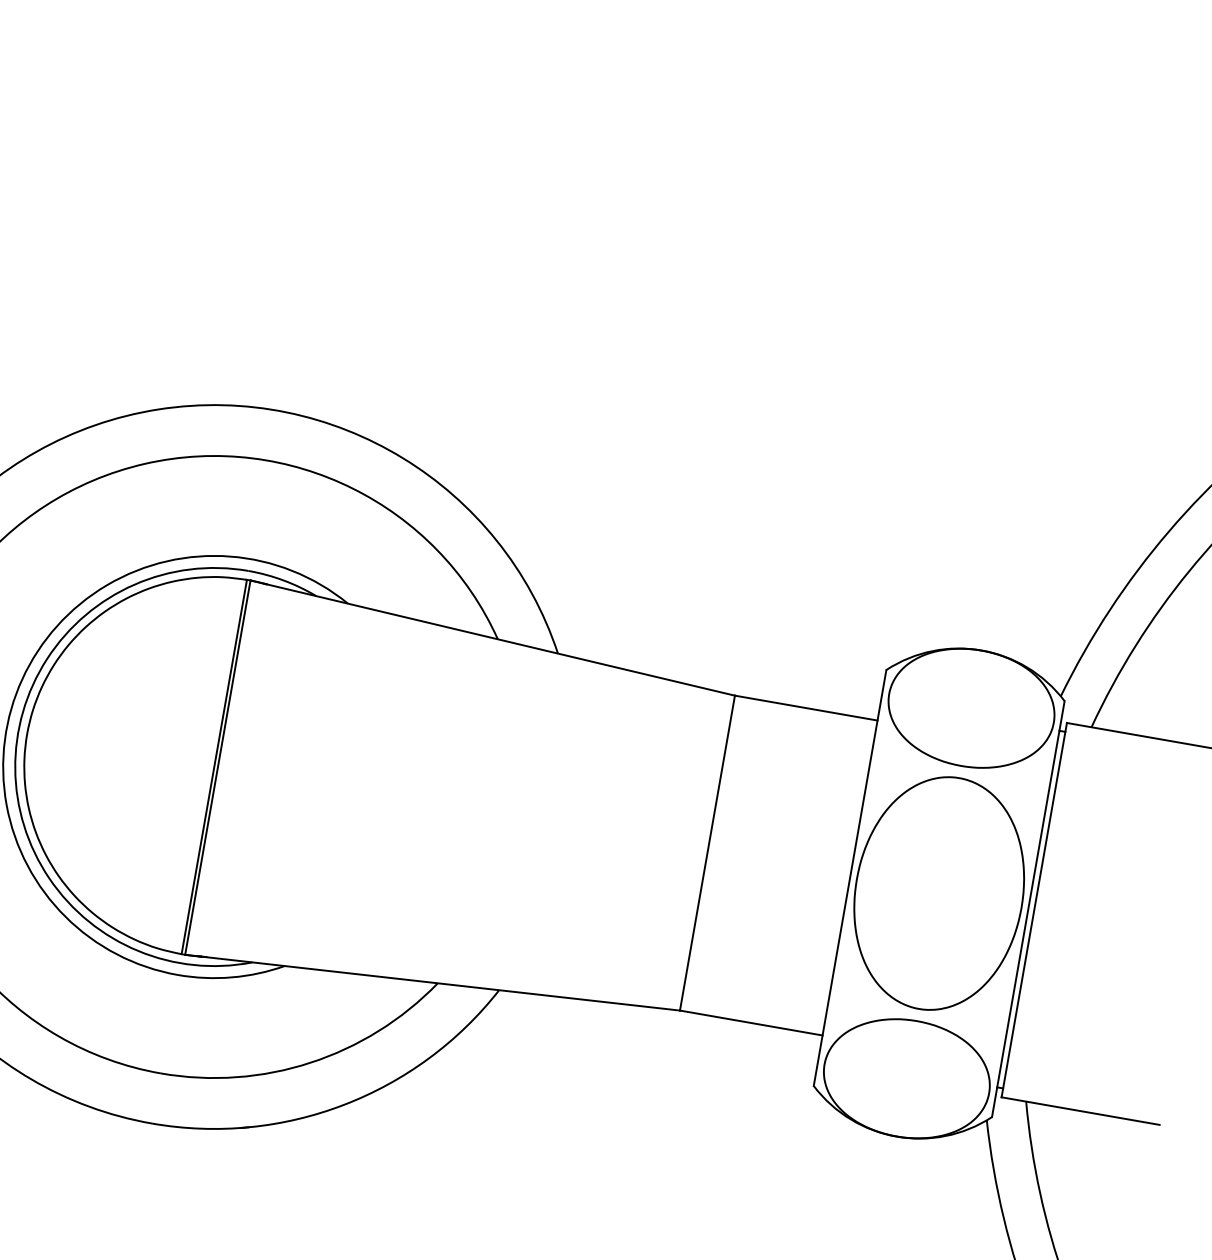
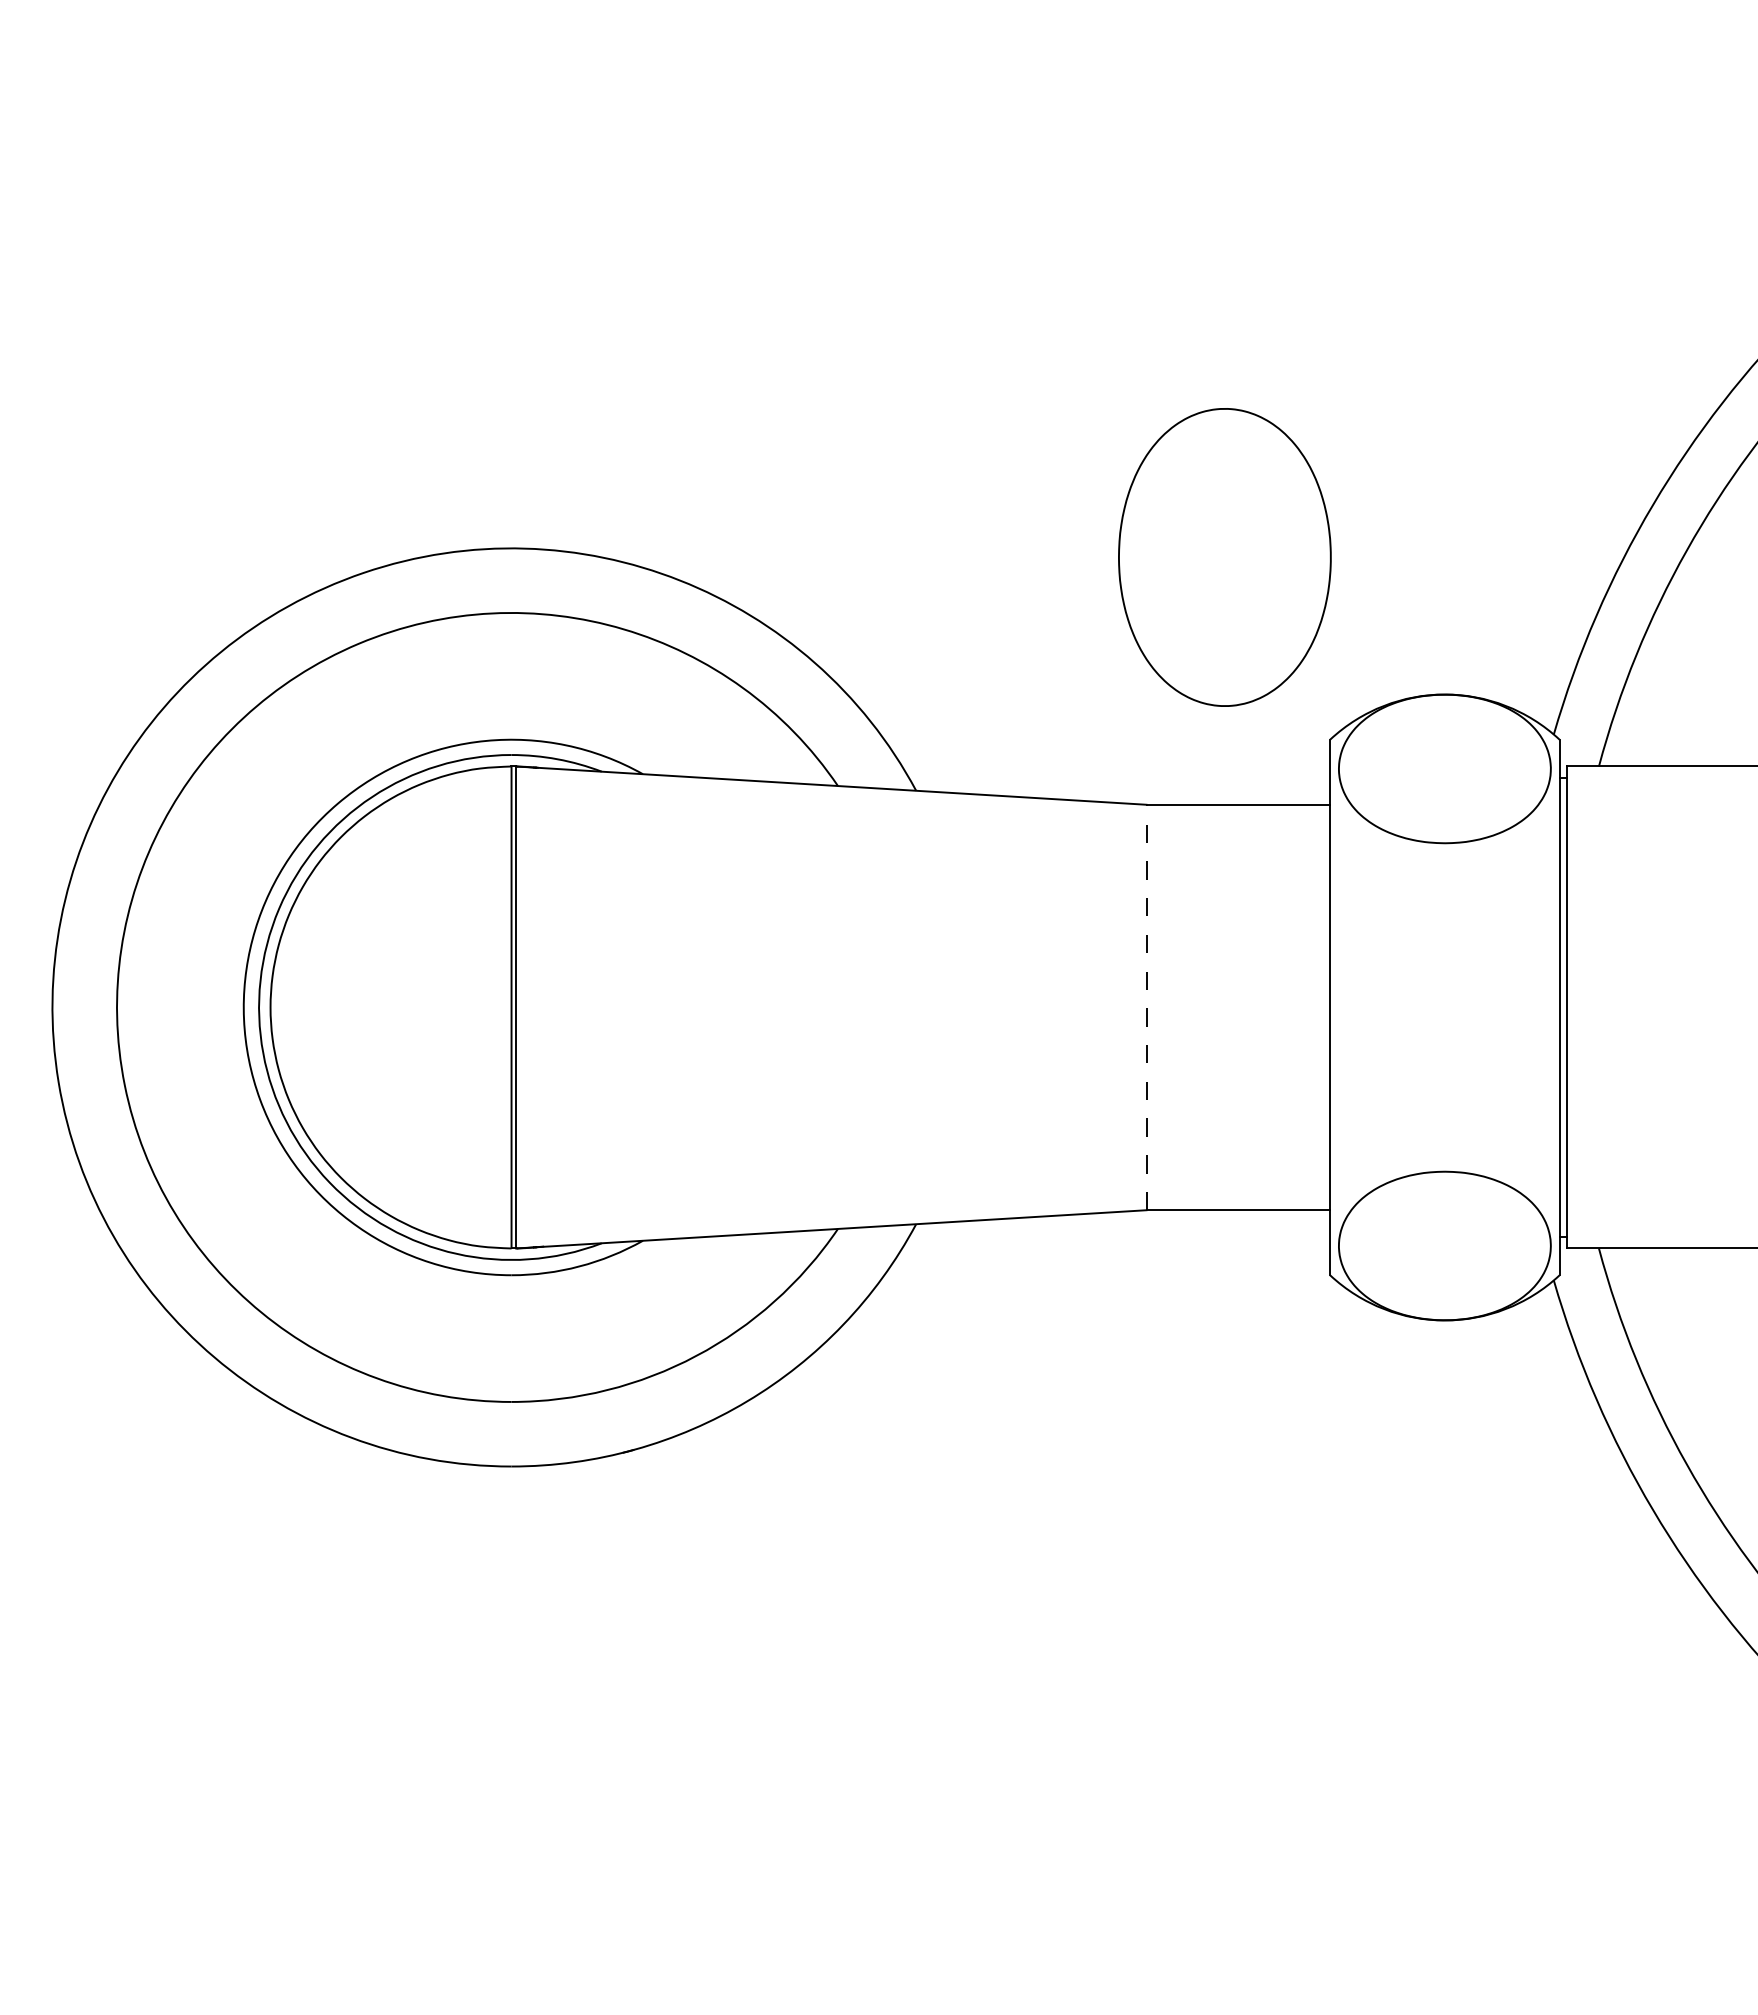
line: (707, 853) -> (1146, 1007), solid -> dashed
part: (938, 893) -> (1224, 557), moved

